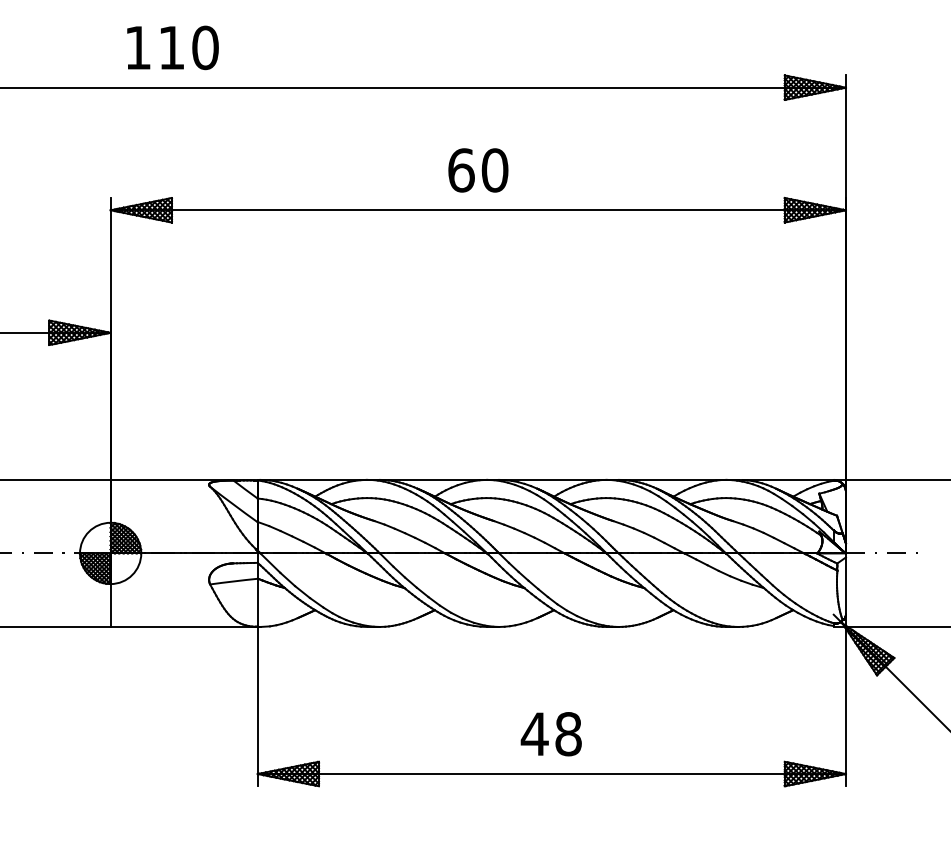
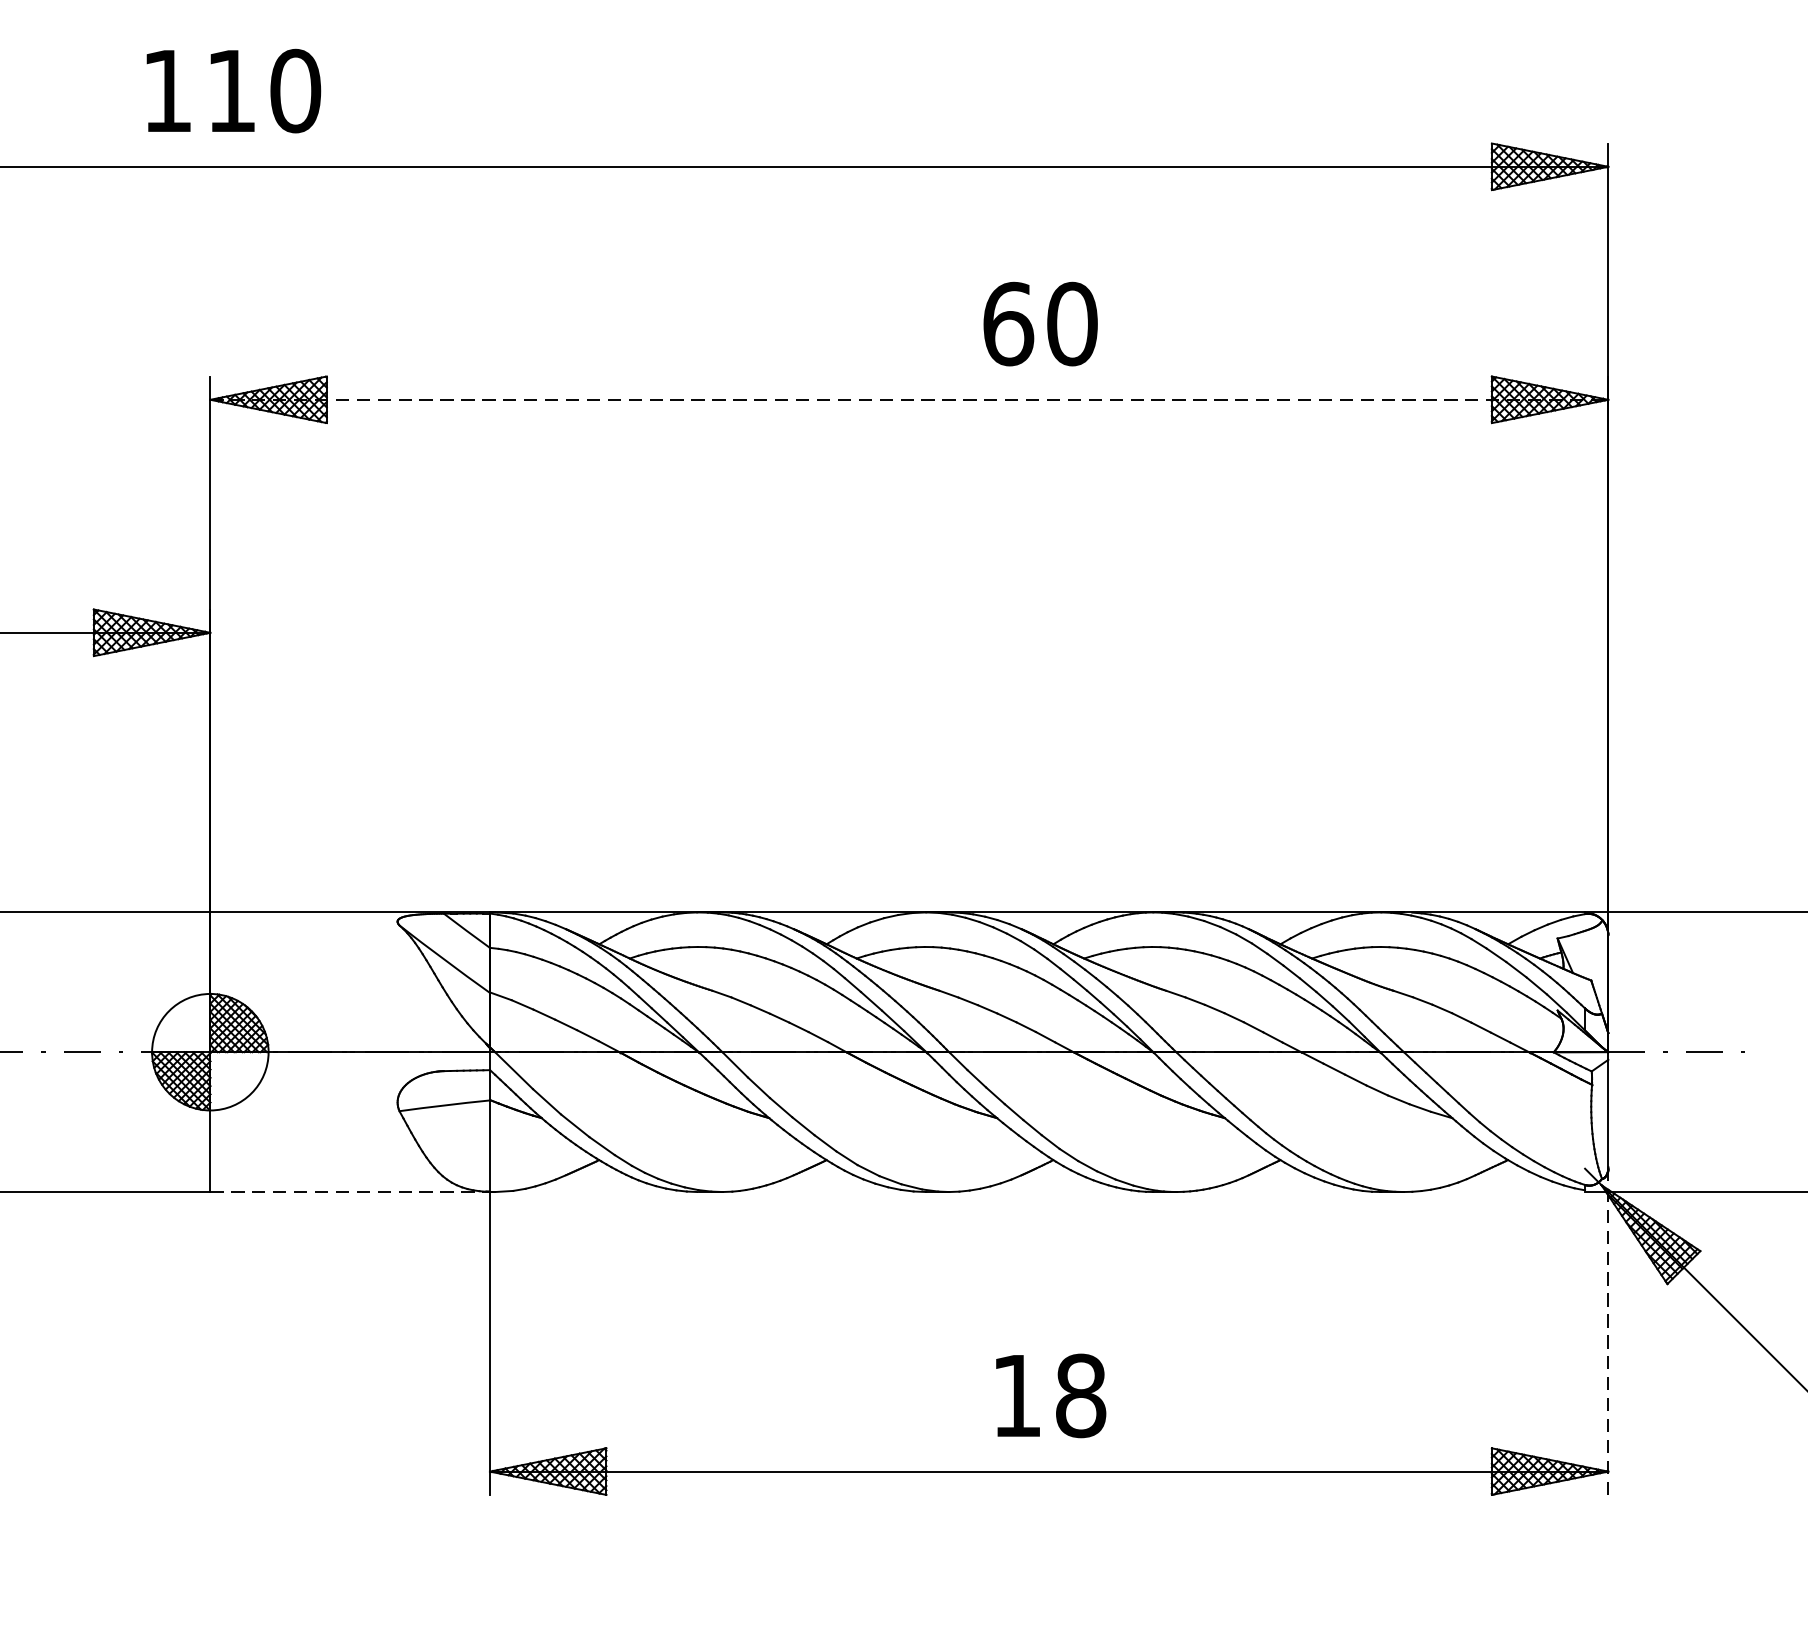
text: (172, 47) -> (232, 90), moved
text: (478, 170) -> (1040, 324), moved
line: (478, 210) -> (909, 400), solid -> dashed
line: (184, 626) -> (350, 1191), solid -> dashed
line: (845, 700) -> (1607, 1331), solid -> dashed
text: (534, 733) -> (1016, 1394), 48 -> 18

